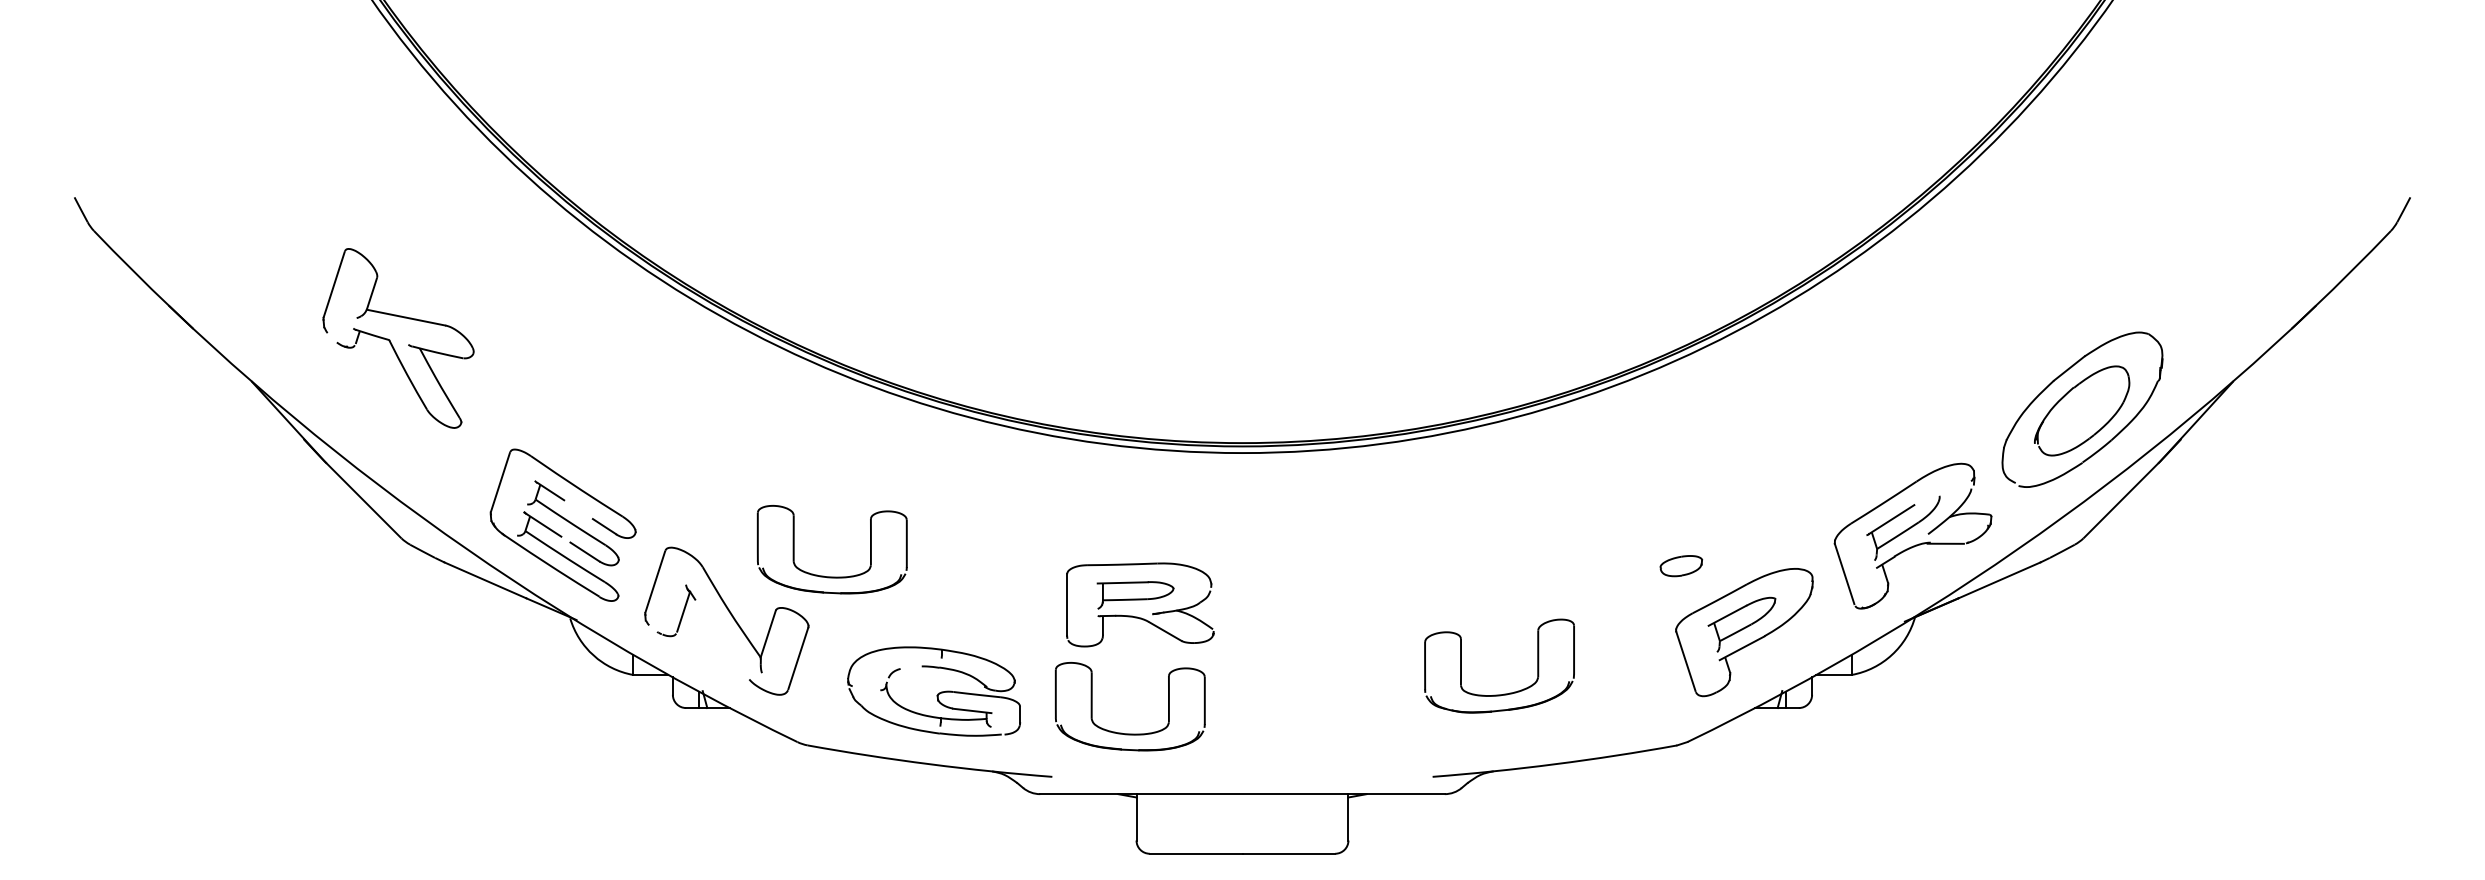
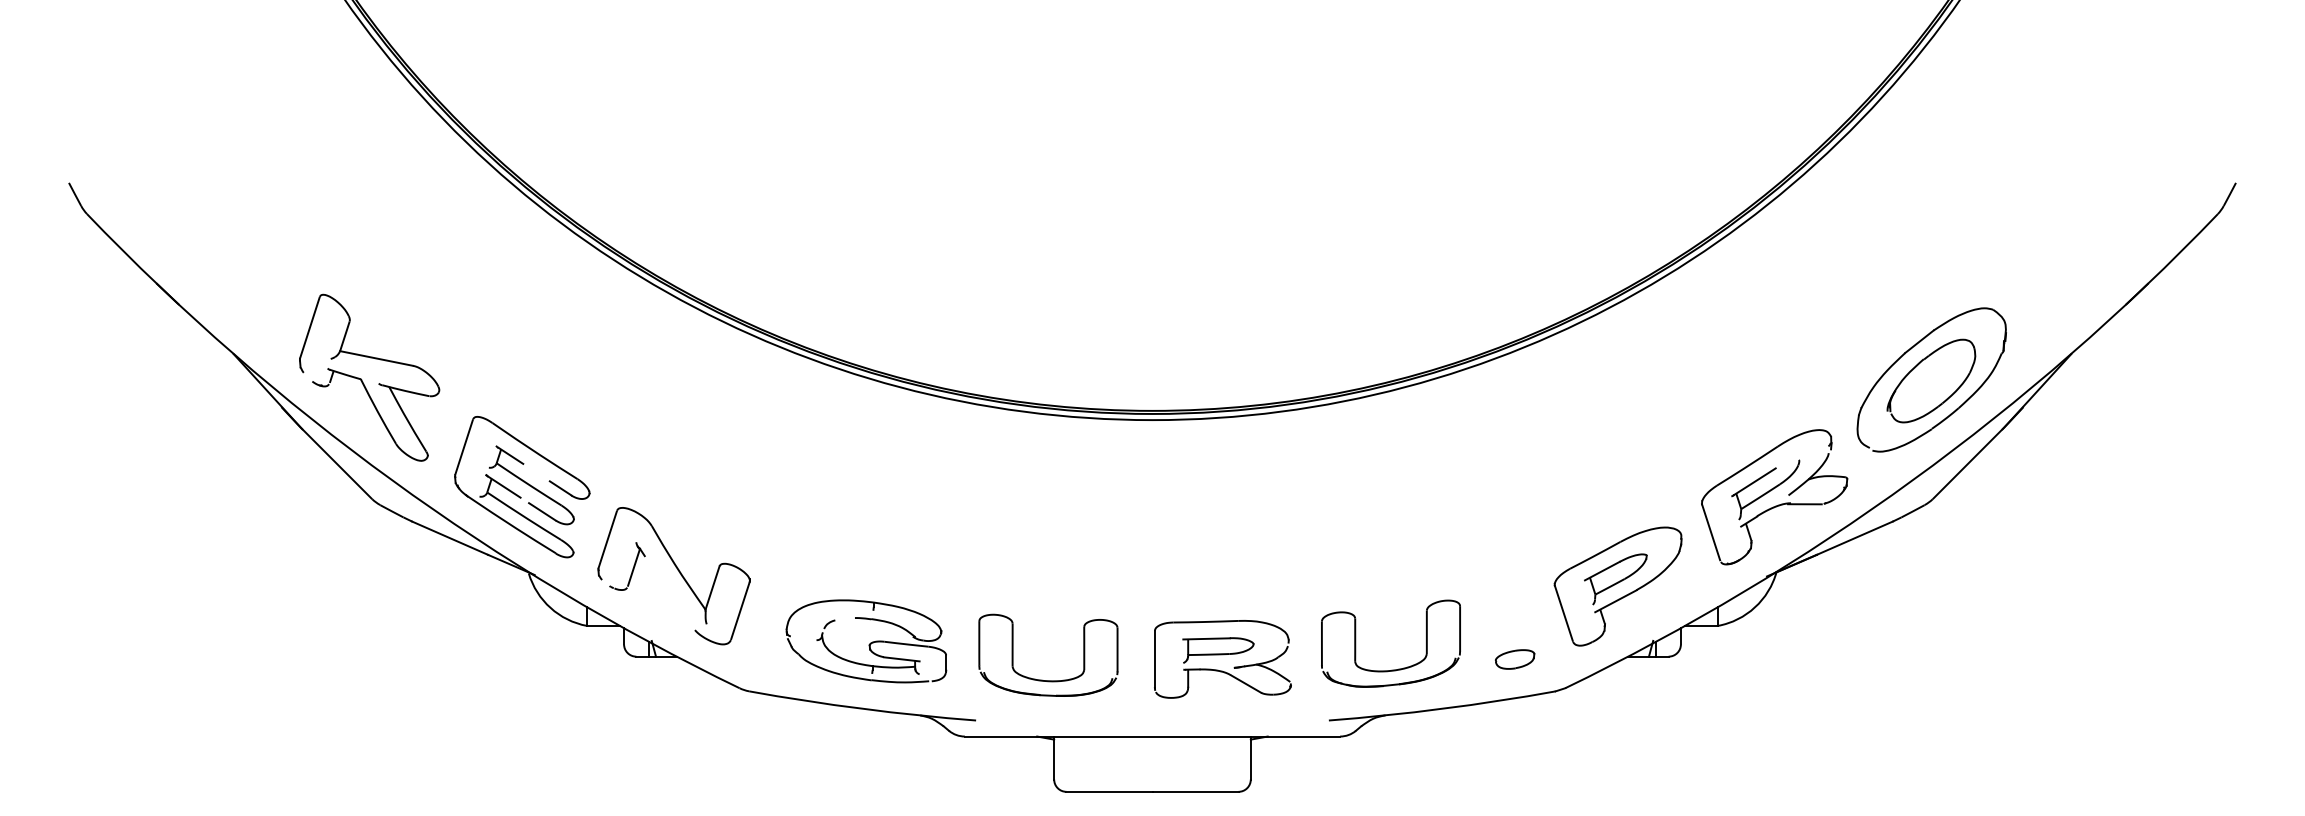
part: (391, 342) -> (363, 381), moved
part: (1681, 566) -> (1515, 659), moved
part: (831, 576) -> (771, 534), removed
part: (1140, 604) -> (1223, 658), moved
part: (1504, 693) -> (1395, 669), moved

